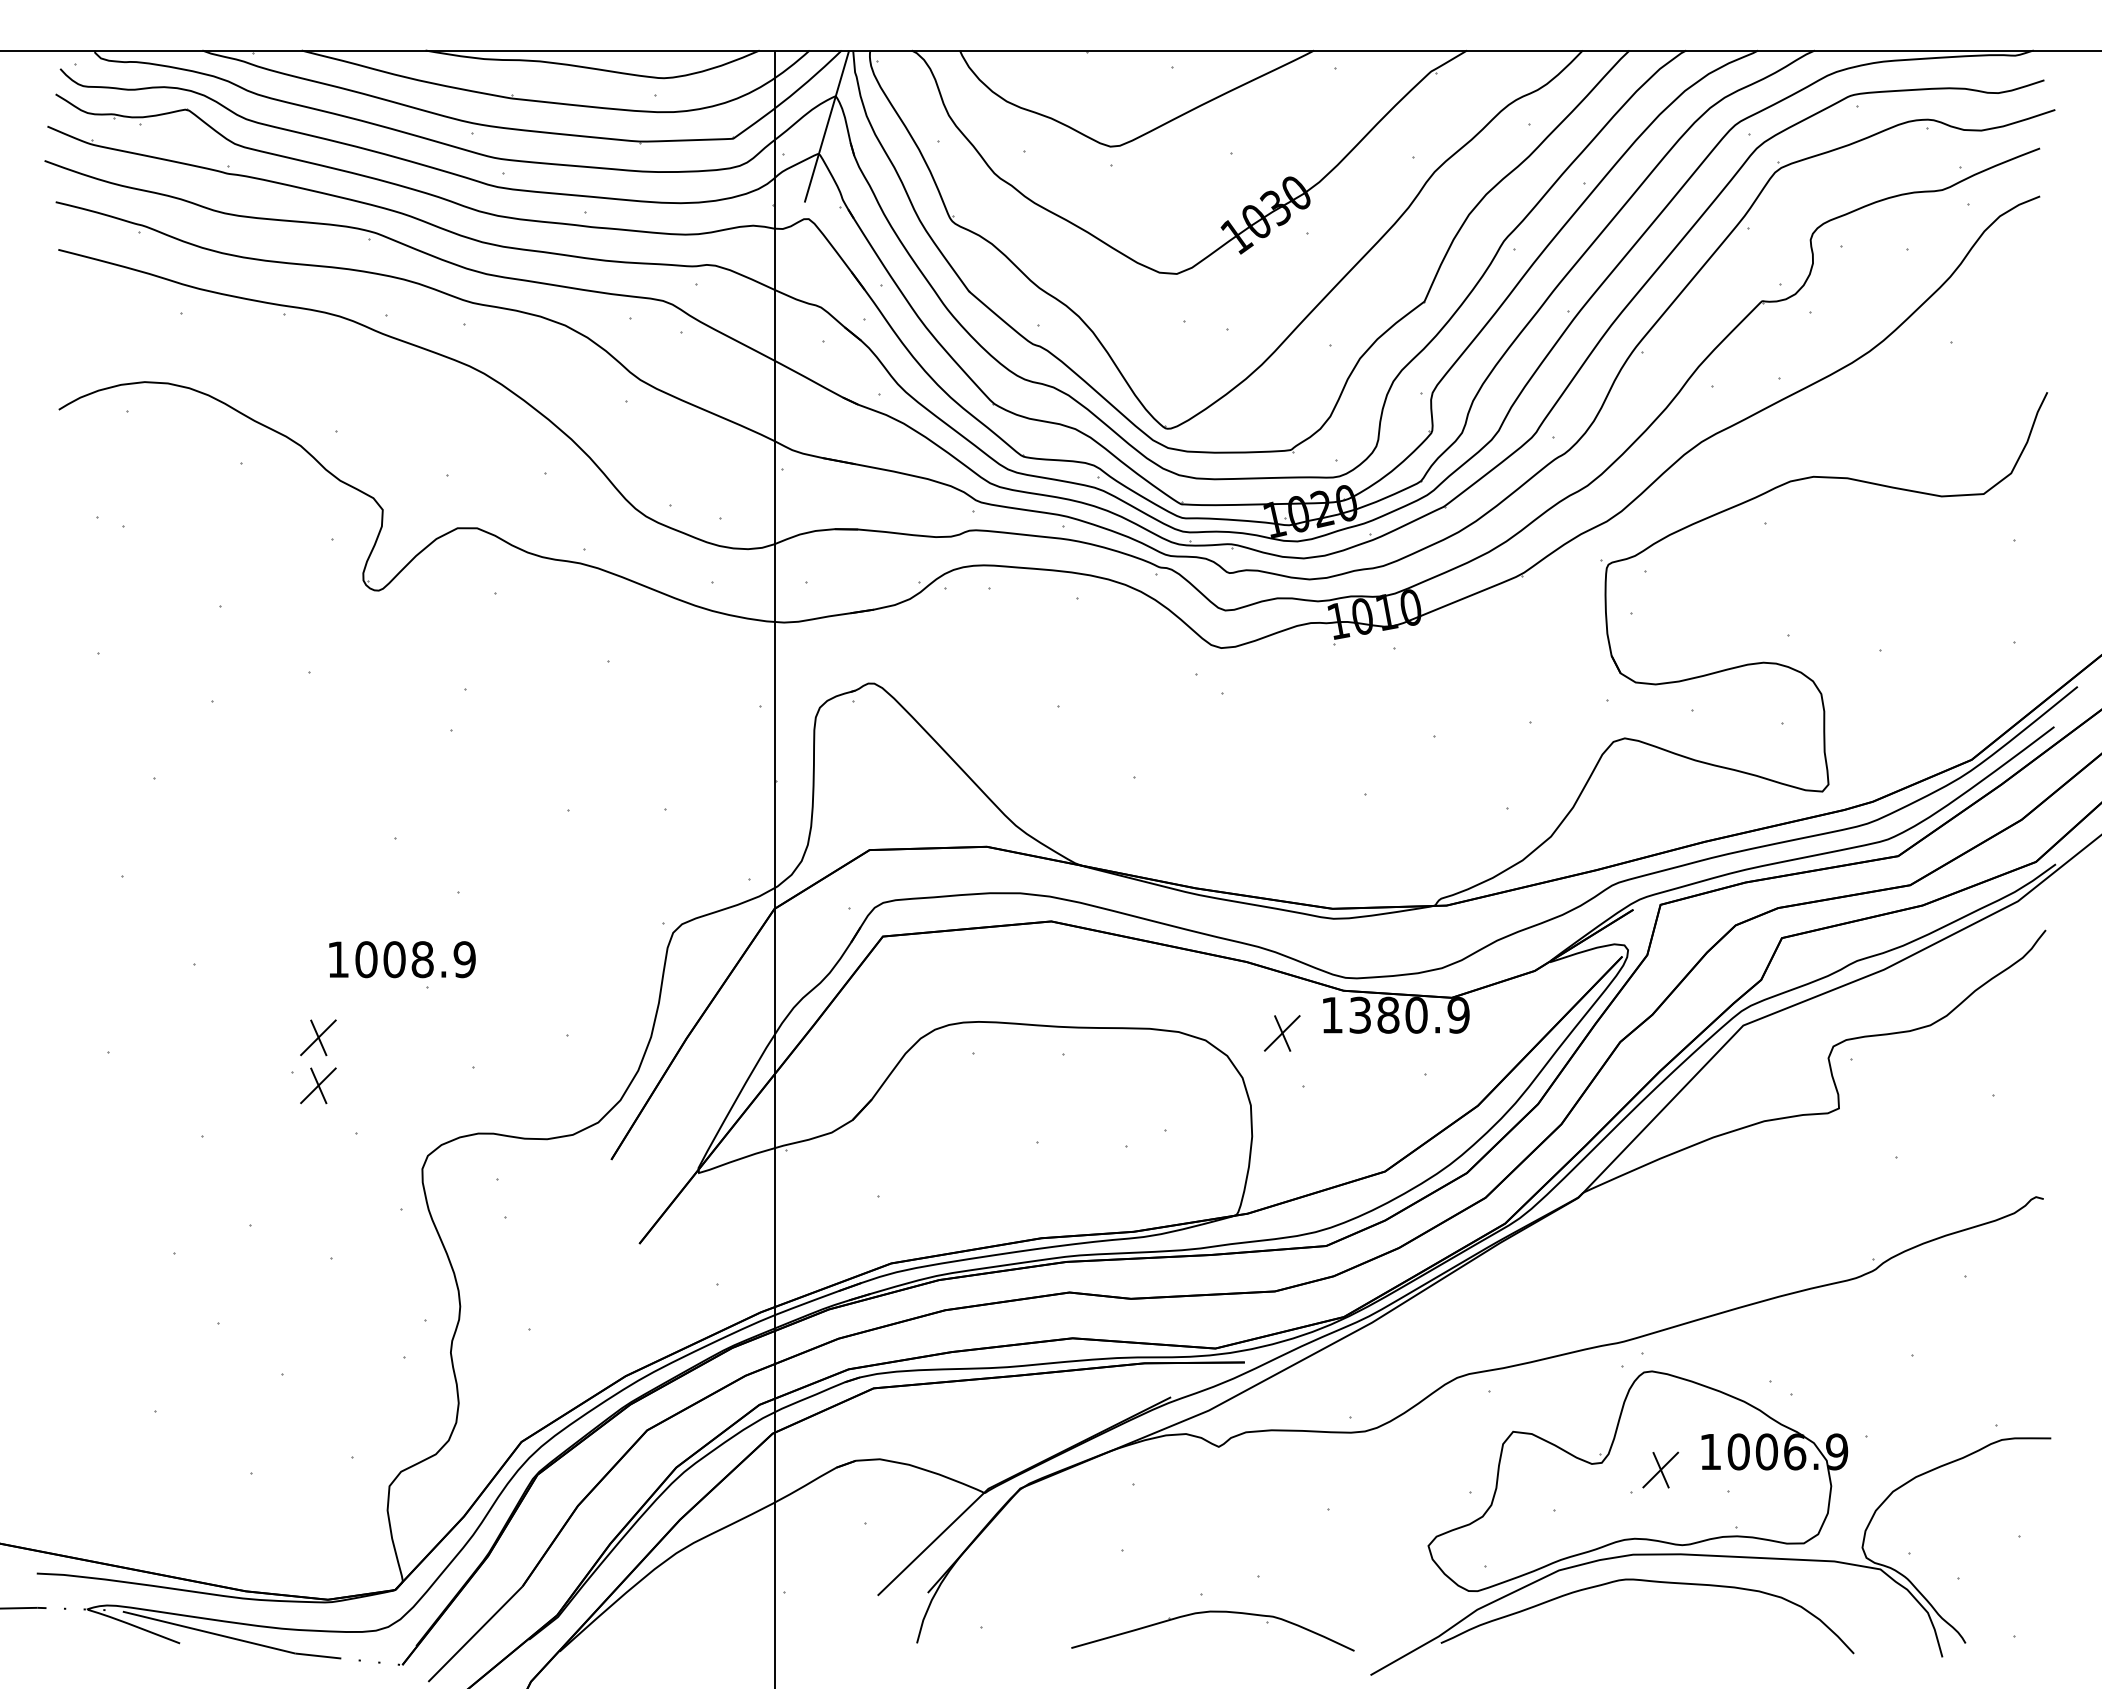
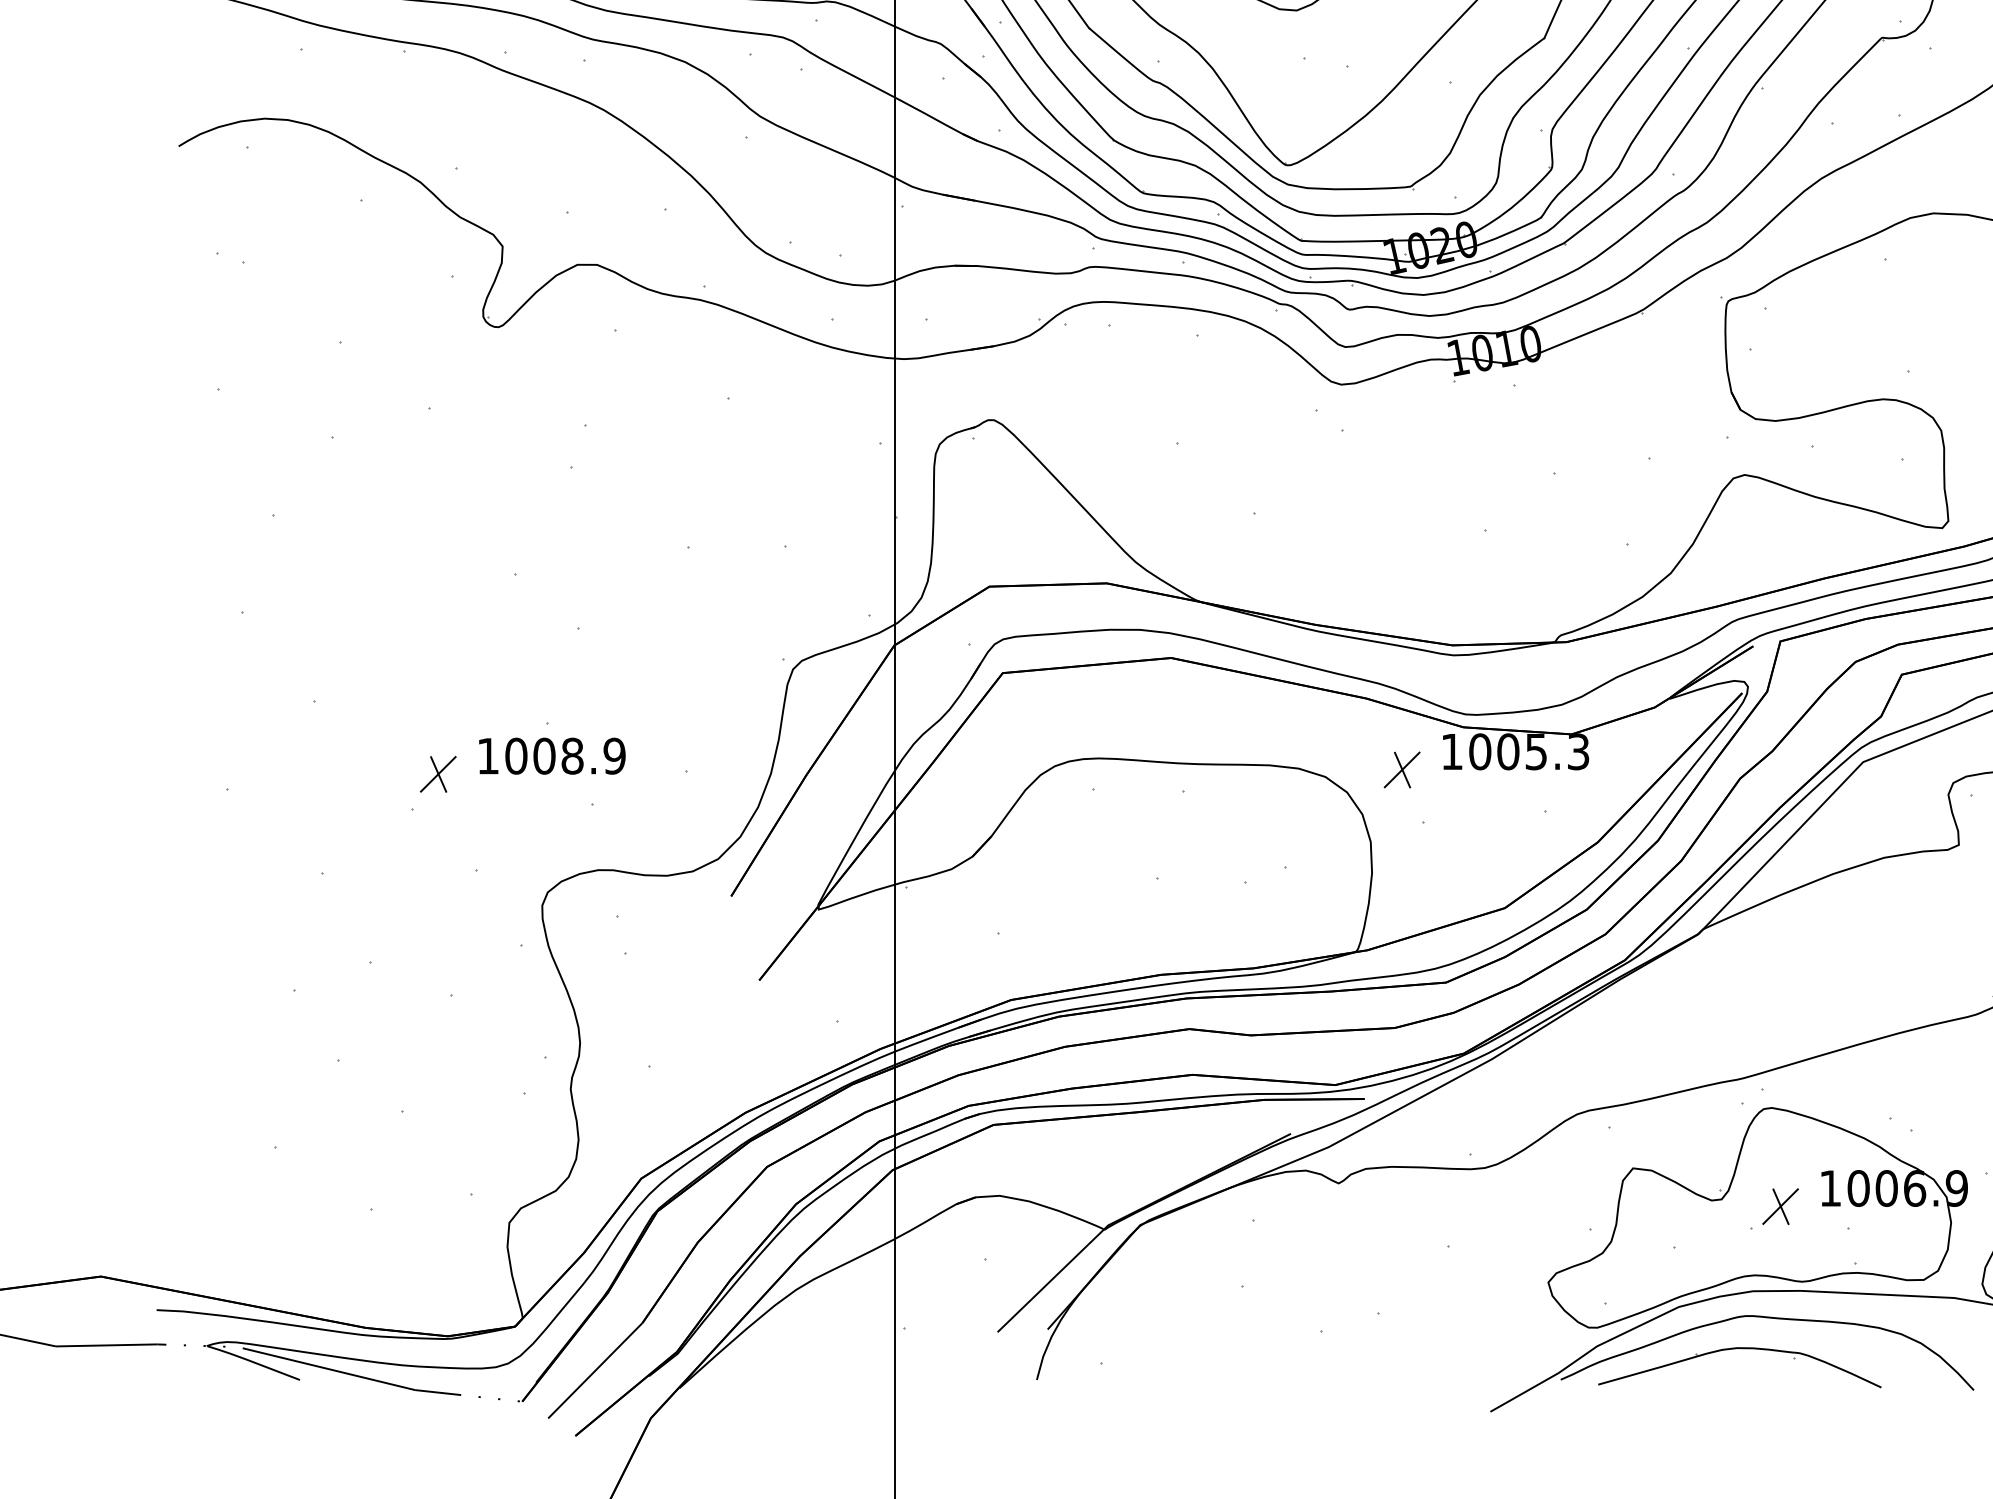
text: (402, 959) -> (552, 756), moved
text: (1409, 1014) -> (1529, 751), 1380.9 -> 1005.3
part: (318, 1085) -> (438, 822), removed
part: (1212, 1612) -> (1739, 1349), moved

